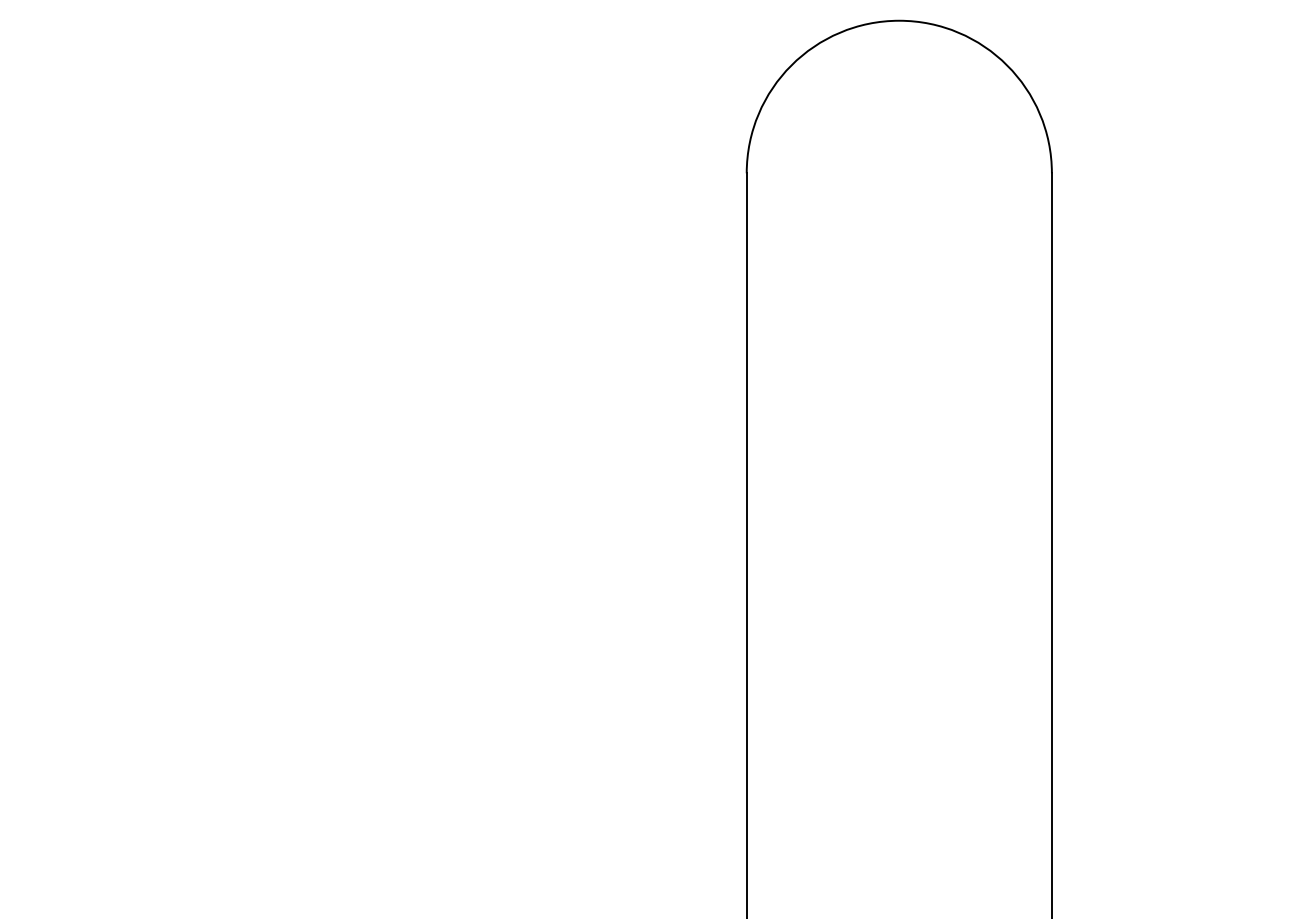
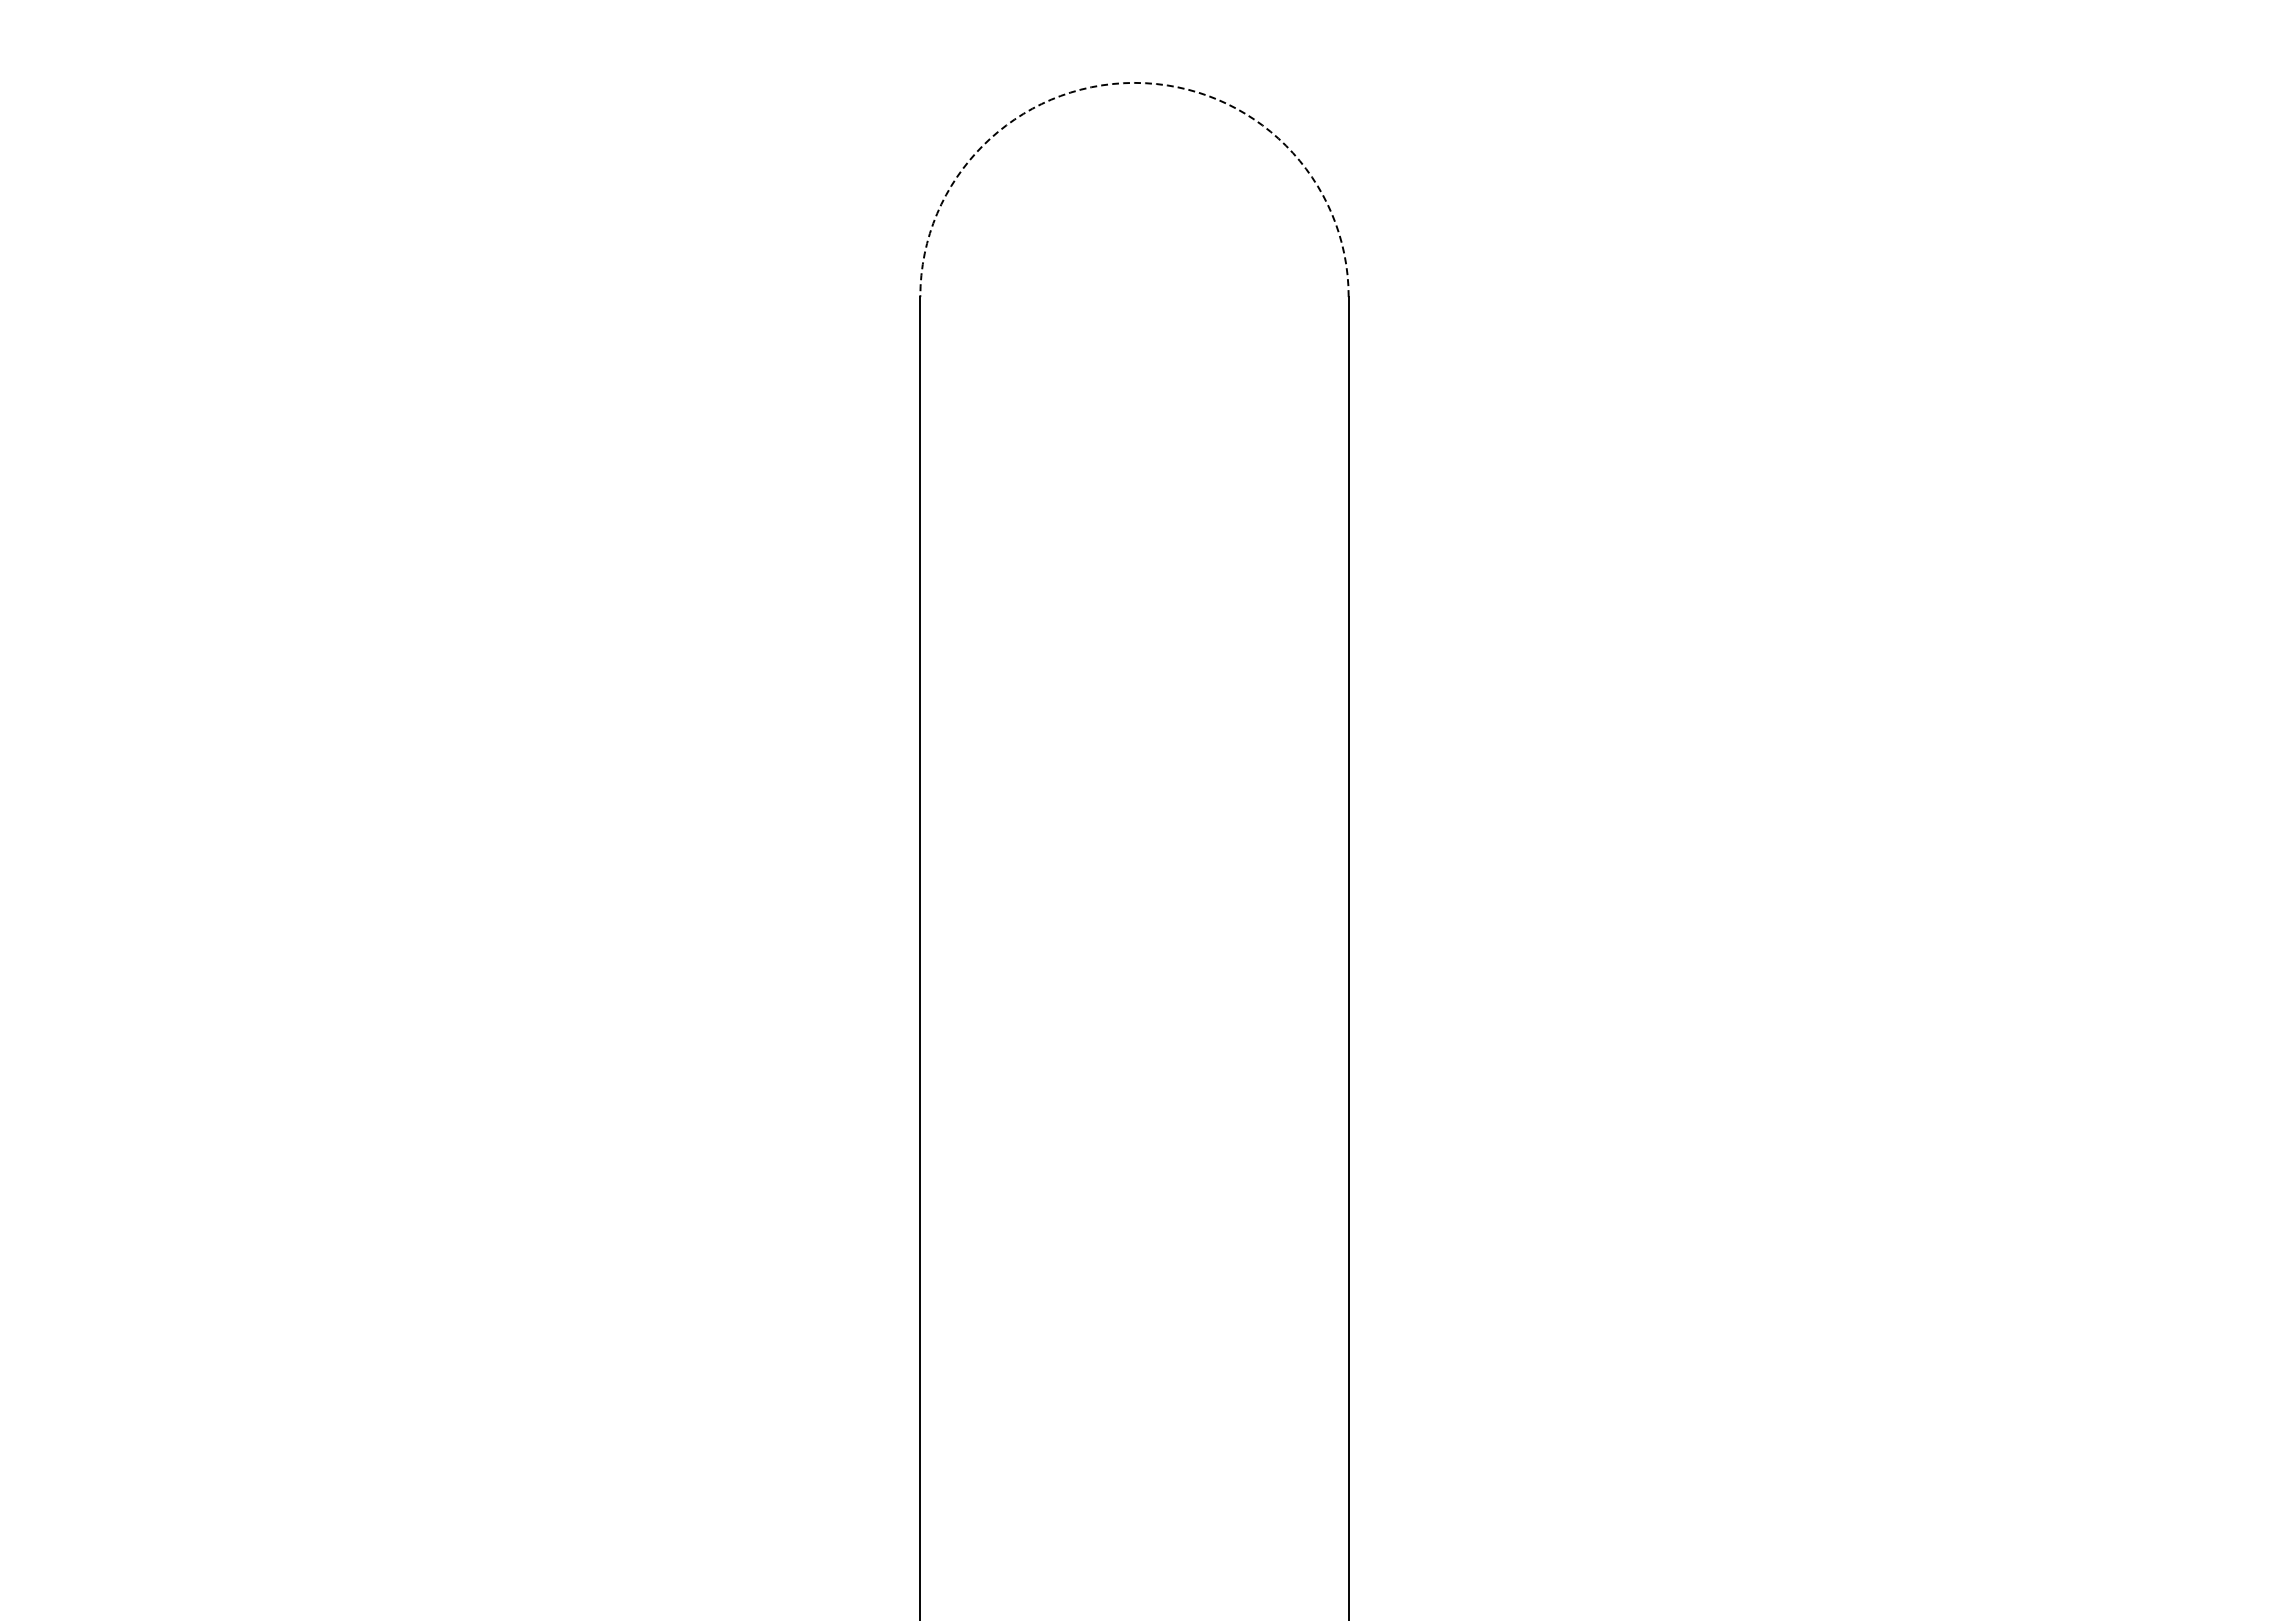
arc: (899, 20) -> (1134, 82), solid -> dashed

